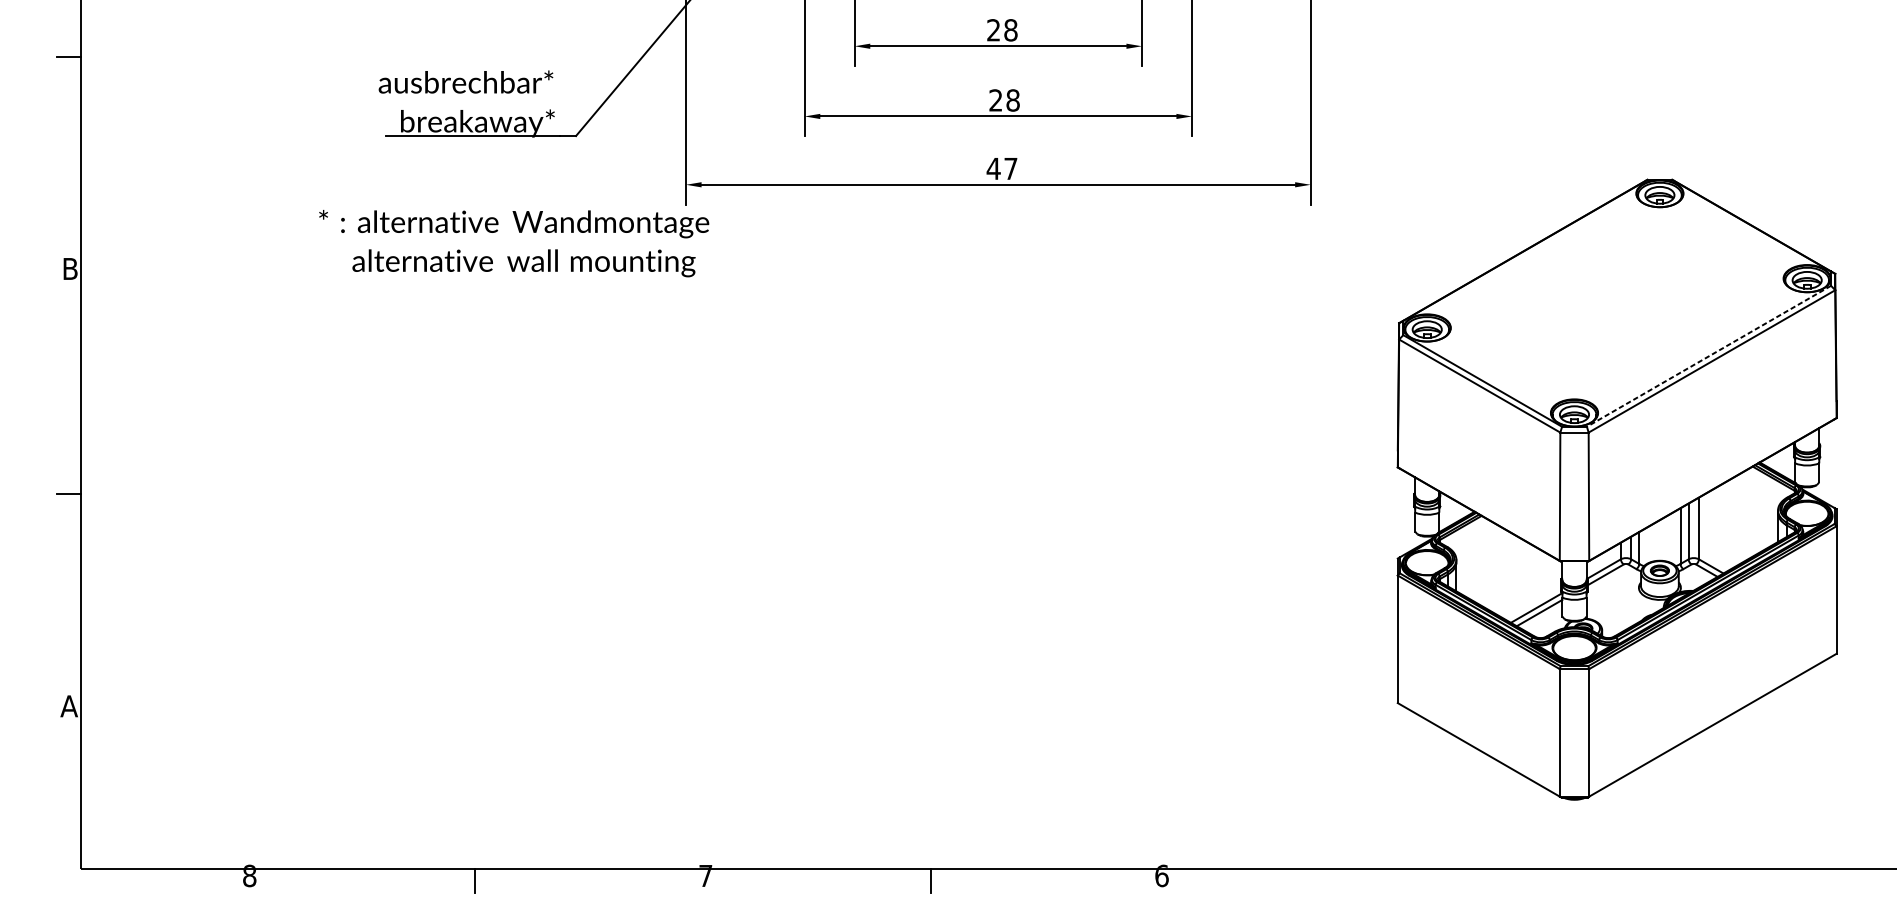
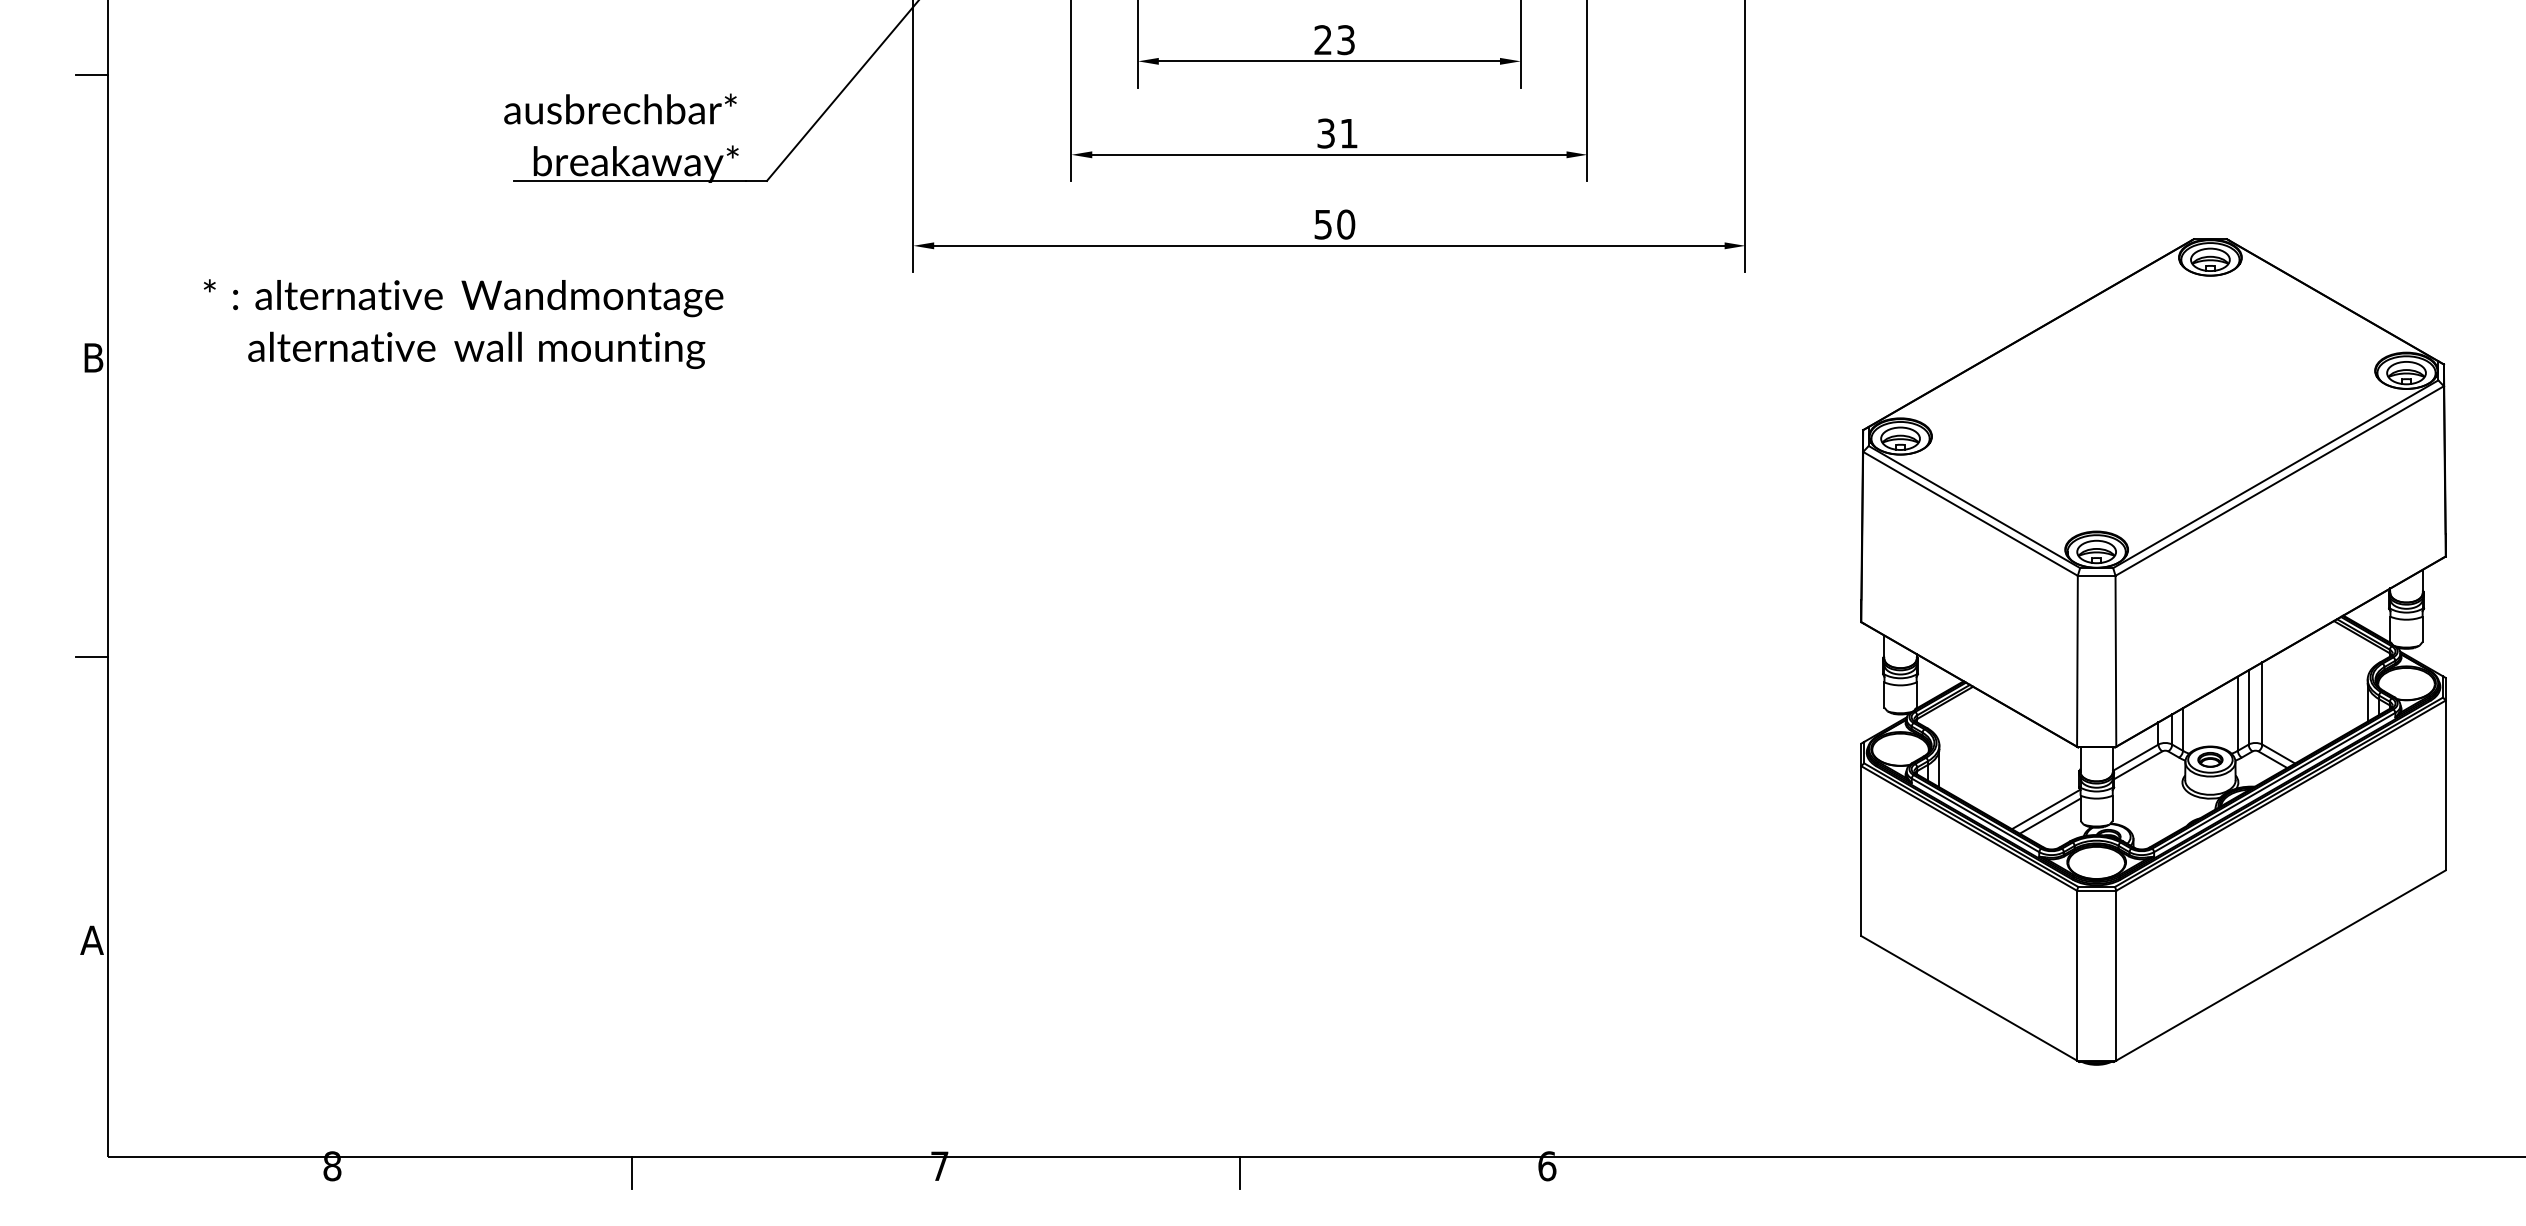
text: (1011, 30) -> (1346, 40), 28 -> 23
text: (1004, 100) -> (1337, 133), 28 -> 31
text: (1002, 168) -> (1334, 224), 47 -> 50
text: (514, 243) -> (463, 324), moved
line: (1708, 356) -> (2275, 474), dashed -> solid

